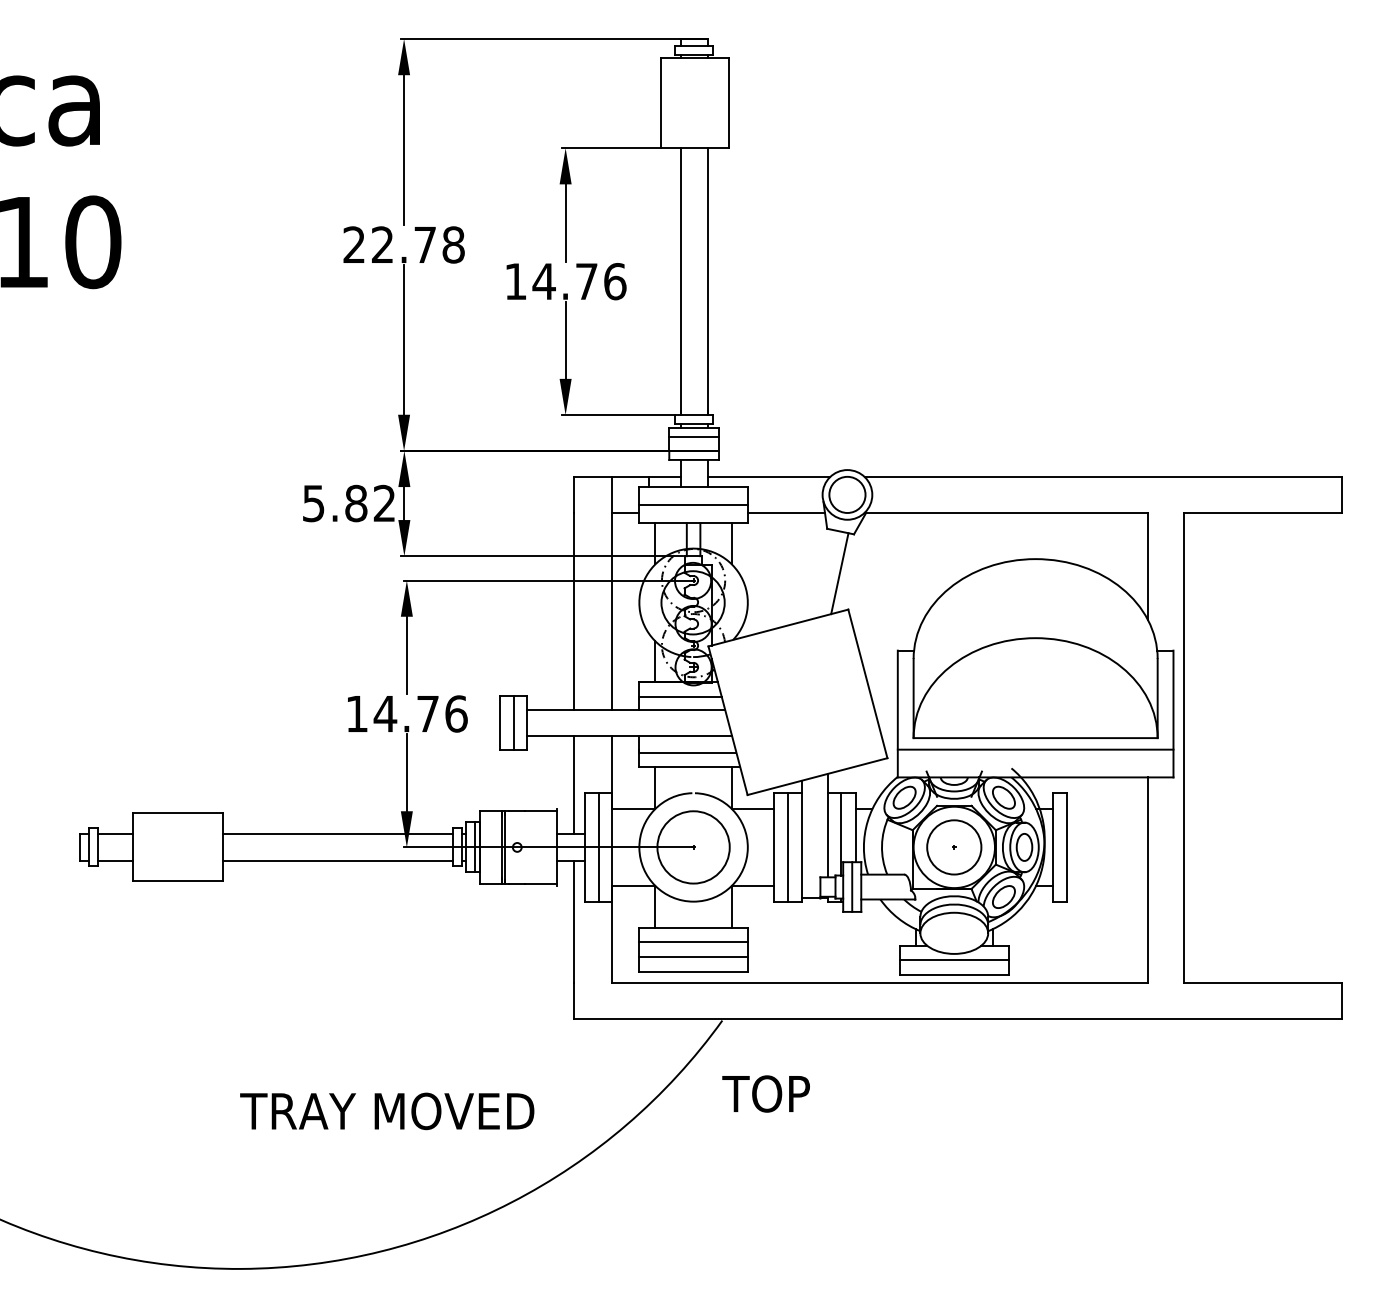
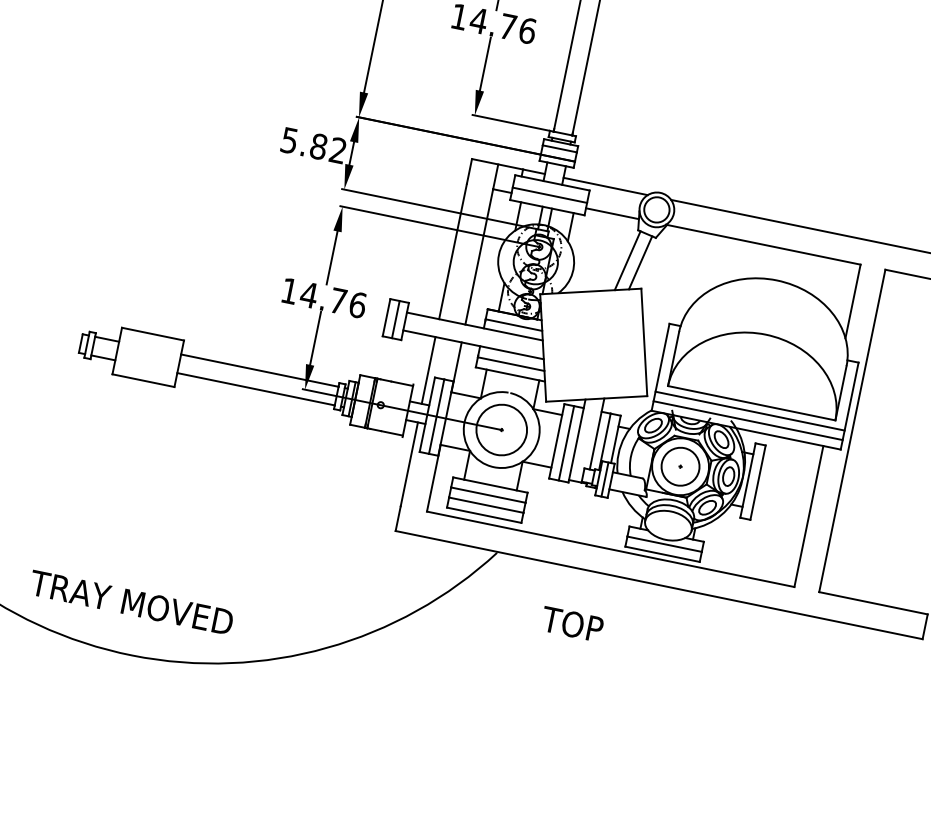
line: (820, 574) -> (627, 260), added
line: (1035, 763) -> (748, 420), added
text: (765, 1093) -> (571, 623), moved
text: (387, 1111) -> (131, 602), moved

